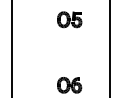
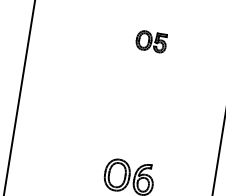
part: (69, 19) -> (150, 40), size x0.6

